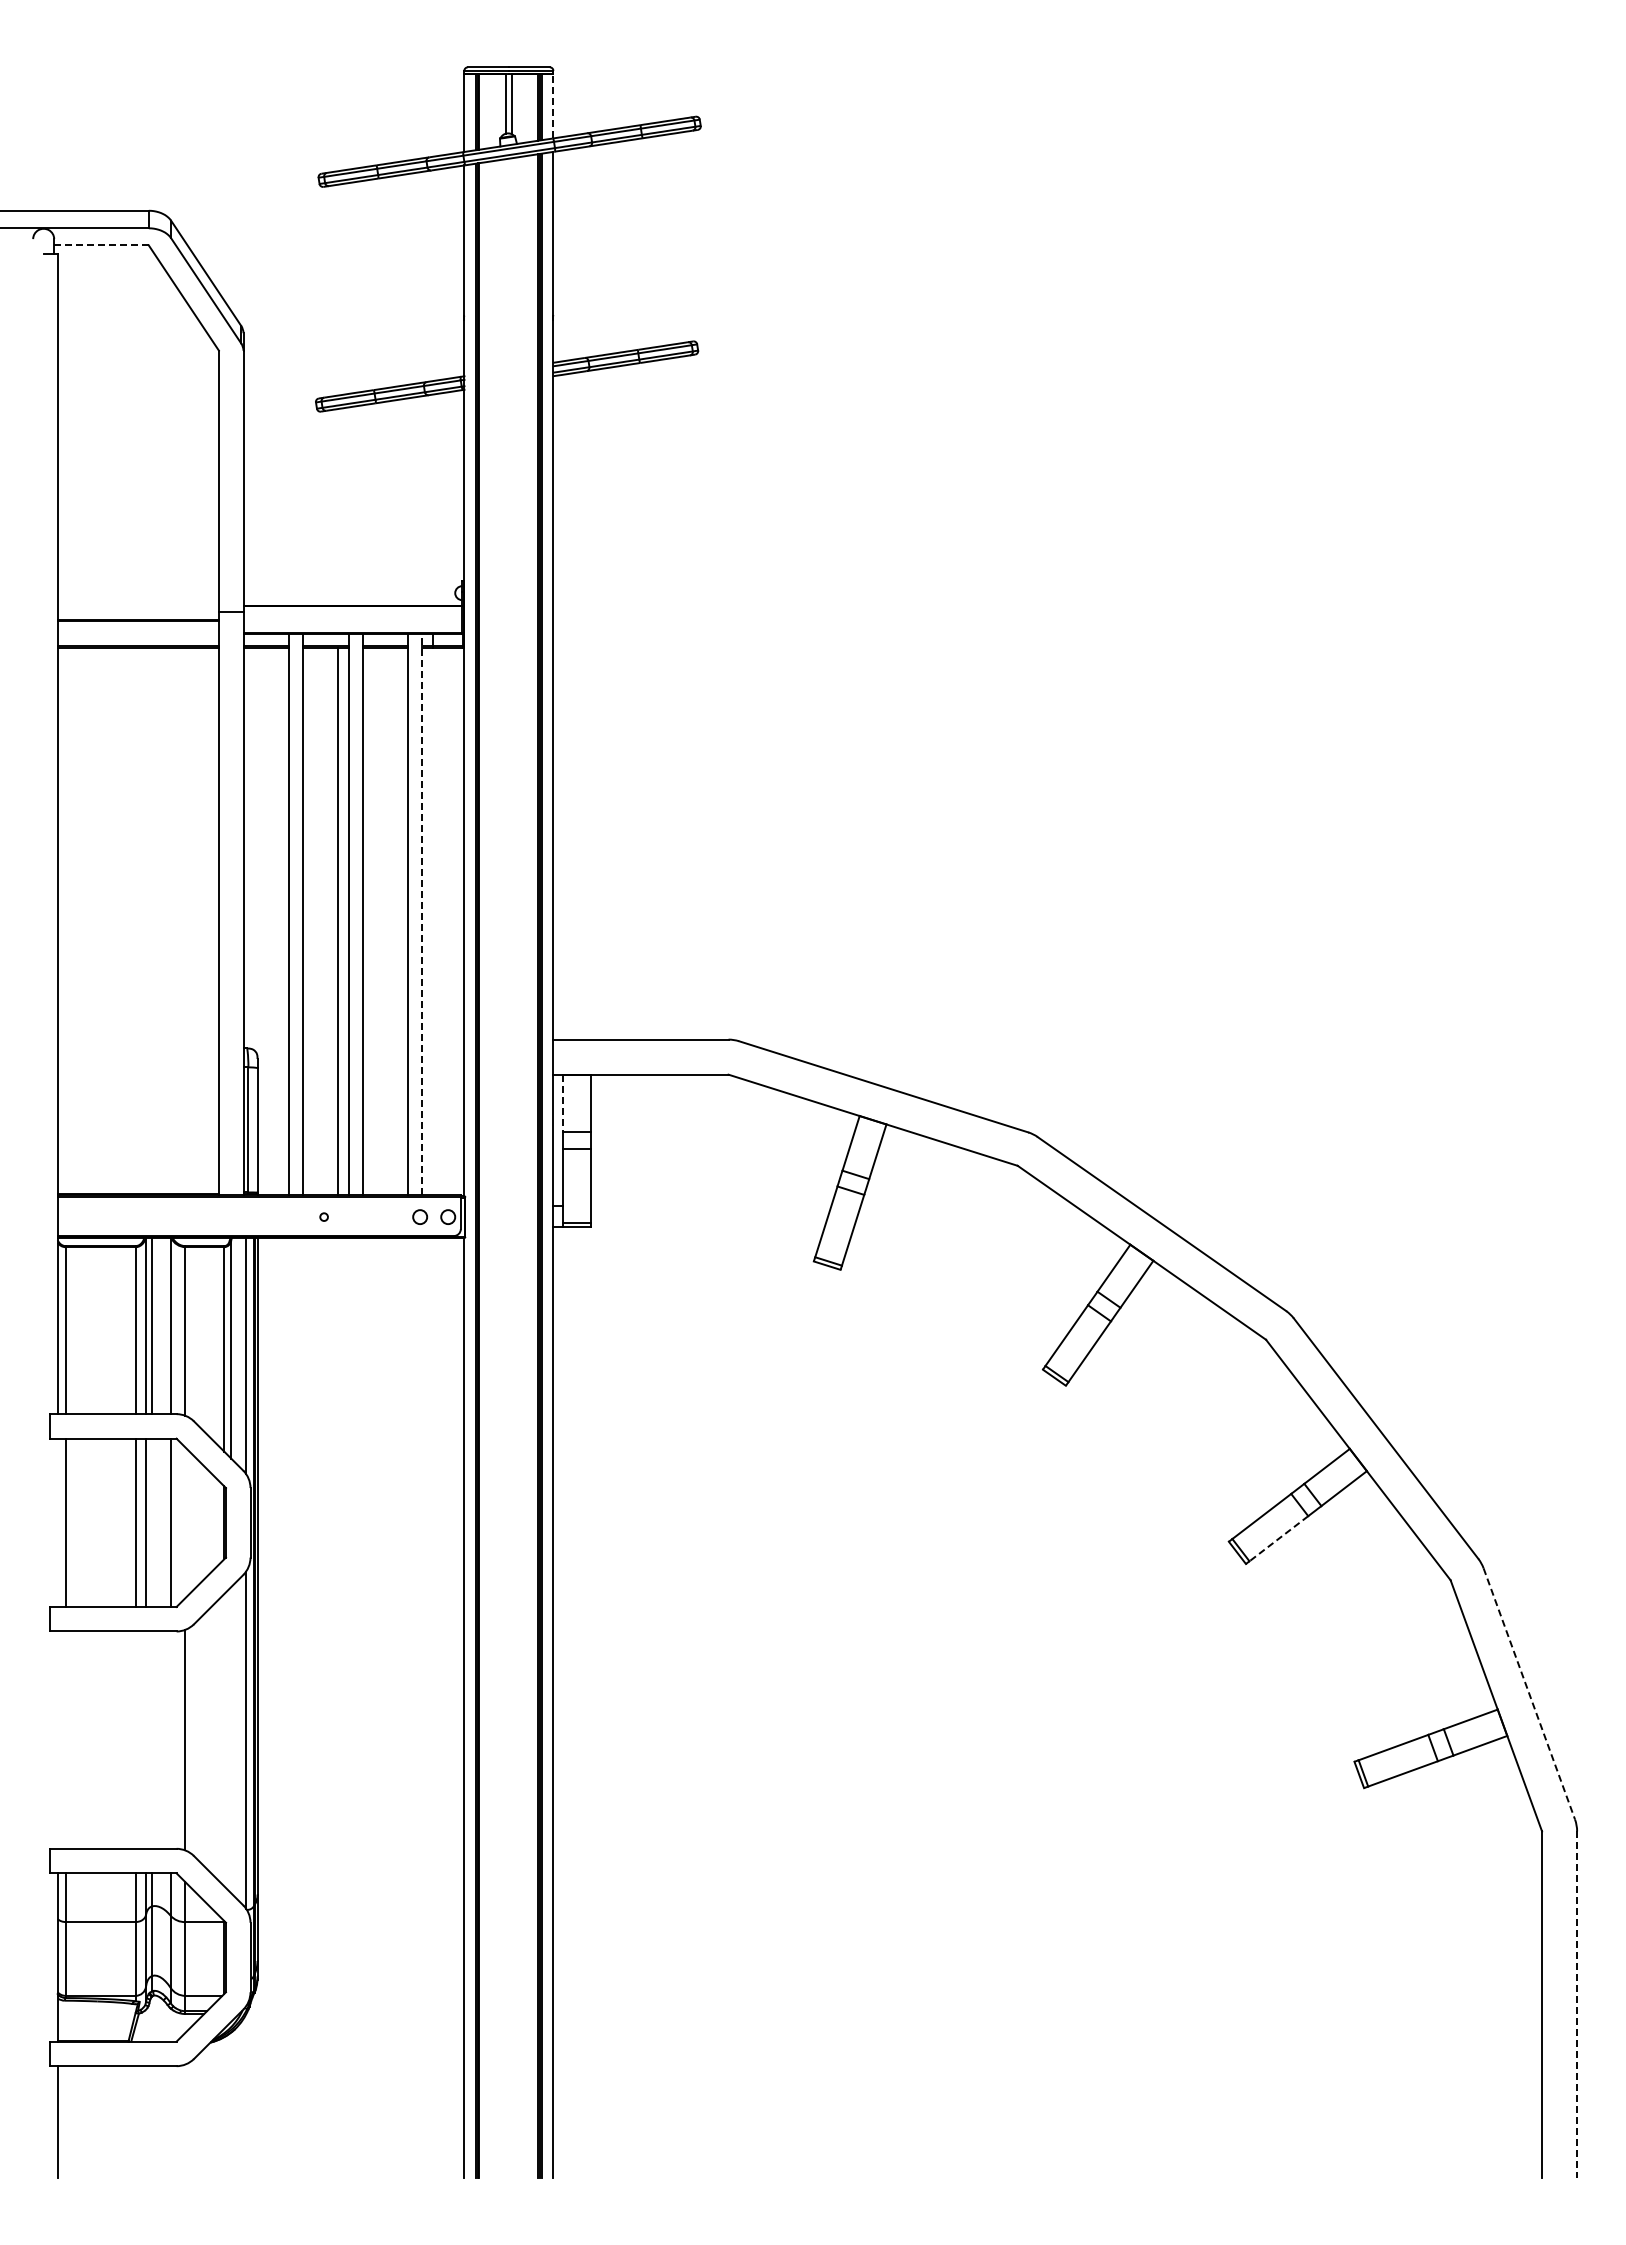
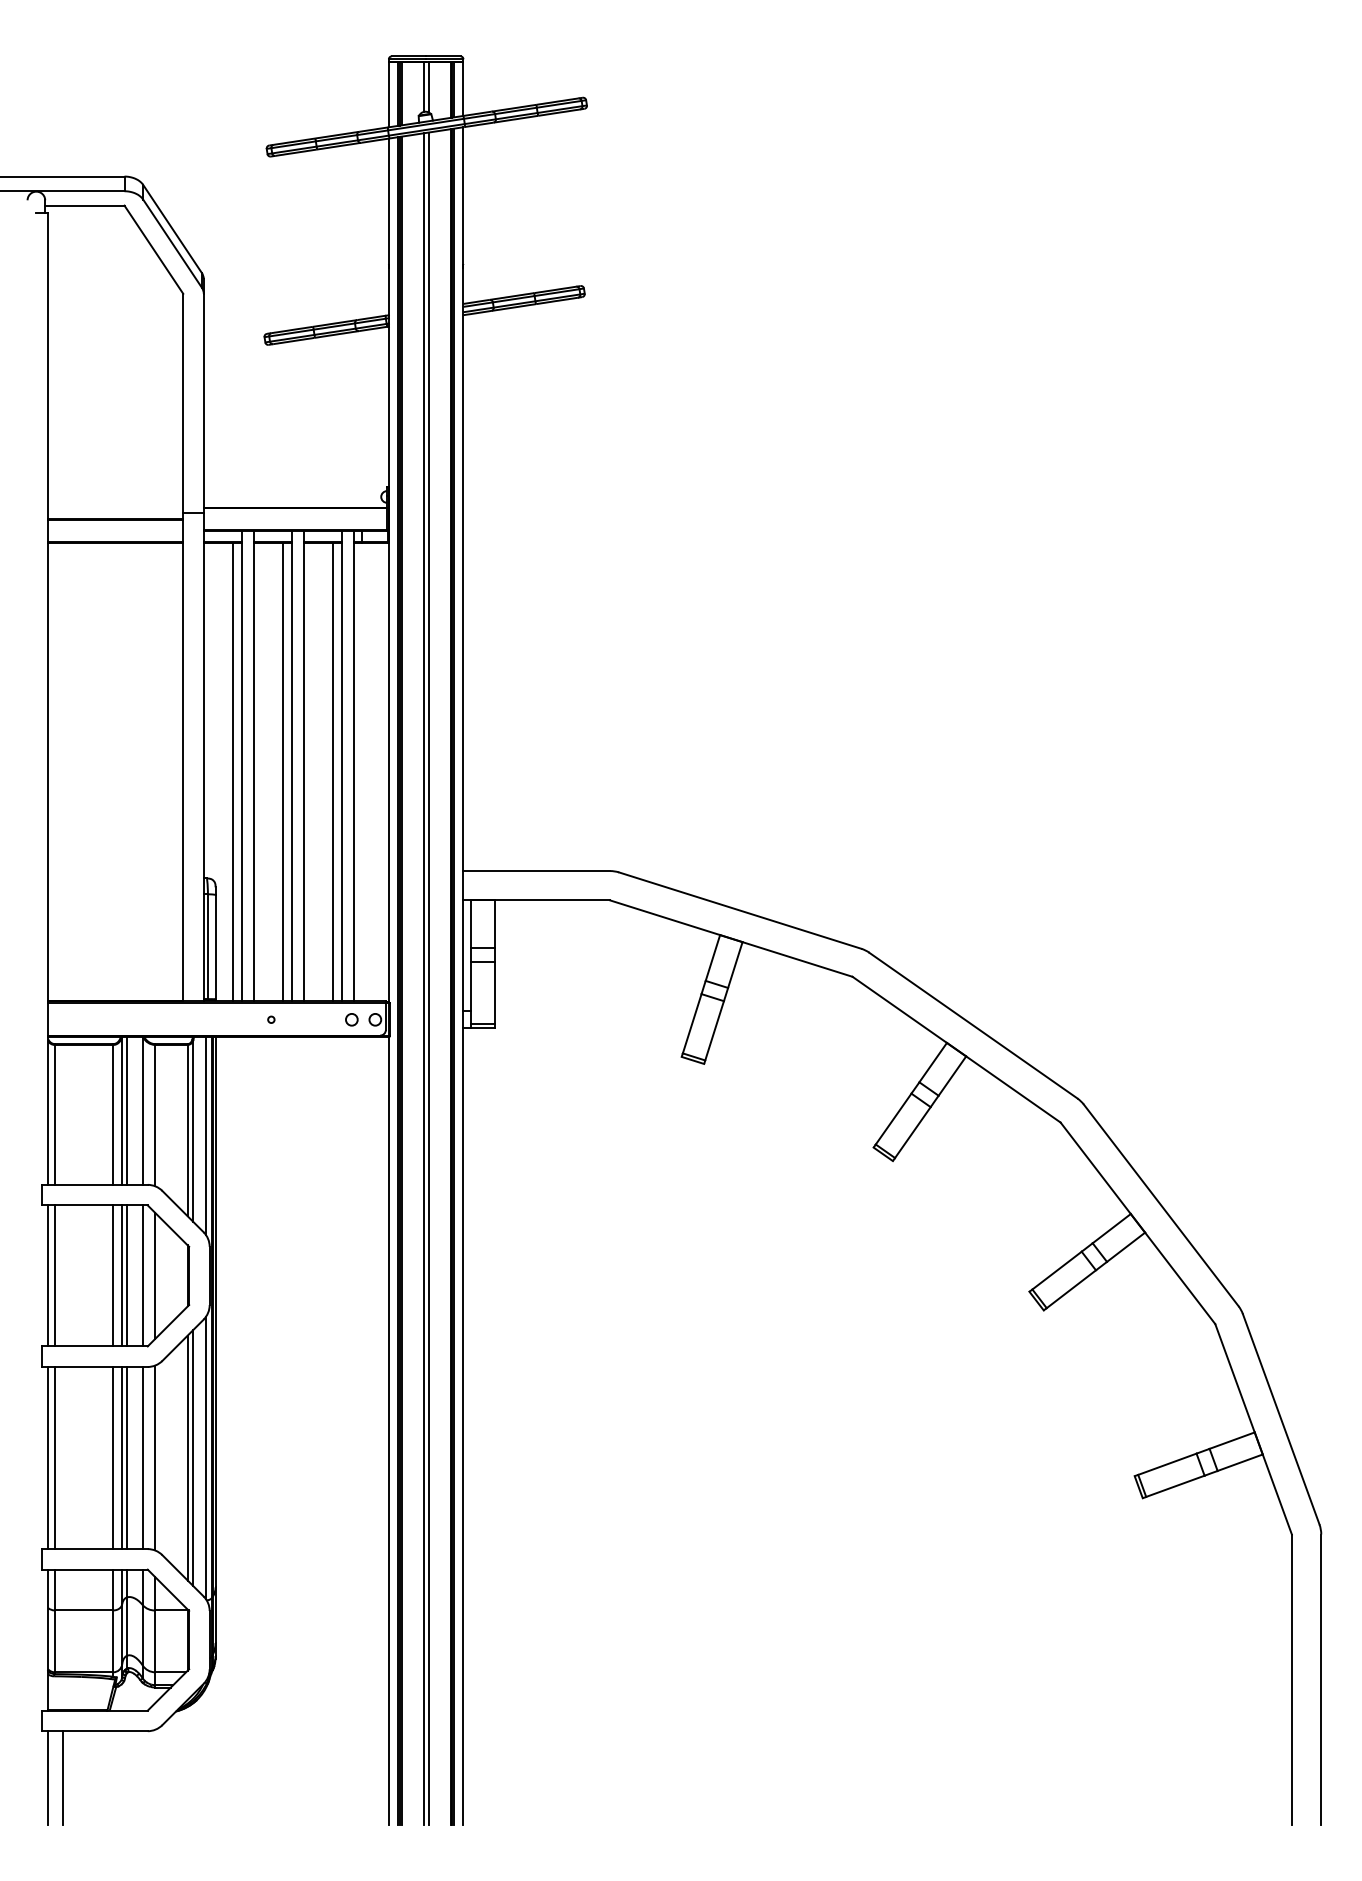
line: (553, 105) -> (463, 88), dashed -> solid
line: (101, 245) -> (84, 205), dashed -> solid
line: (422, 913) -> (353, 765), dashed -> solid
line: (278, 920) -> (233, 771), added
line: (397, 920) -> (332, 771), added
line: (562, 1103) -> (471, 924), dashed -> solid
line: (511, 1167) -> (428, 978), added
line: (506, 1168) -> (424, 979), added
line: (57, 1522) -> (47, 1275), added
line: (152, 1522) -> (127, 1275), added
line: (185, 1522) -> (155, 1275), added
line: (1278, 1539) -> (1071, 1289), dashed -> solid
line: (1529, 1693) -> (1281, 1418), dashed -> solid
line: (57, 1739) -> (47, 1457), added
line: (65, 1739) -> (54, 1457), added
line: (135, 1739) -> (113, 1457), added
line: (146, 1739) -> (122, 1457), added
line: (152, 1739) -> (127, 1457), added
line: (170, 1739) -> (142, 1457), added
line: (224, 1739) -> (187, 1457), added
line: (231, 1740) -> (193, 1458), added
line: (1577, 2005) -> (1321, 1680), dashed -> solid
line: (75, 2121) -> (63, 1777), added

